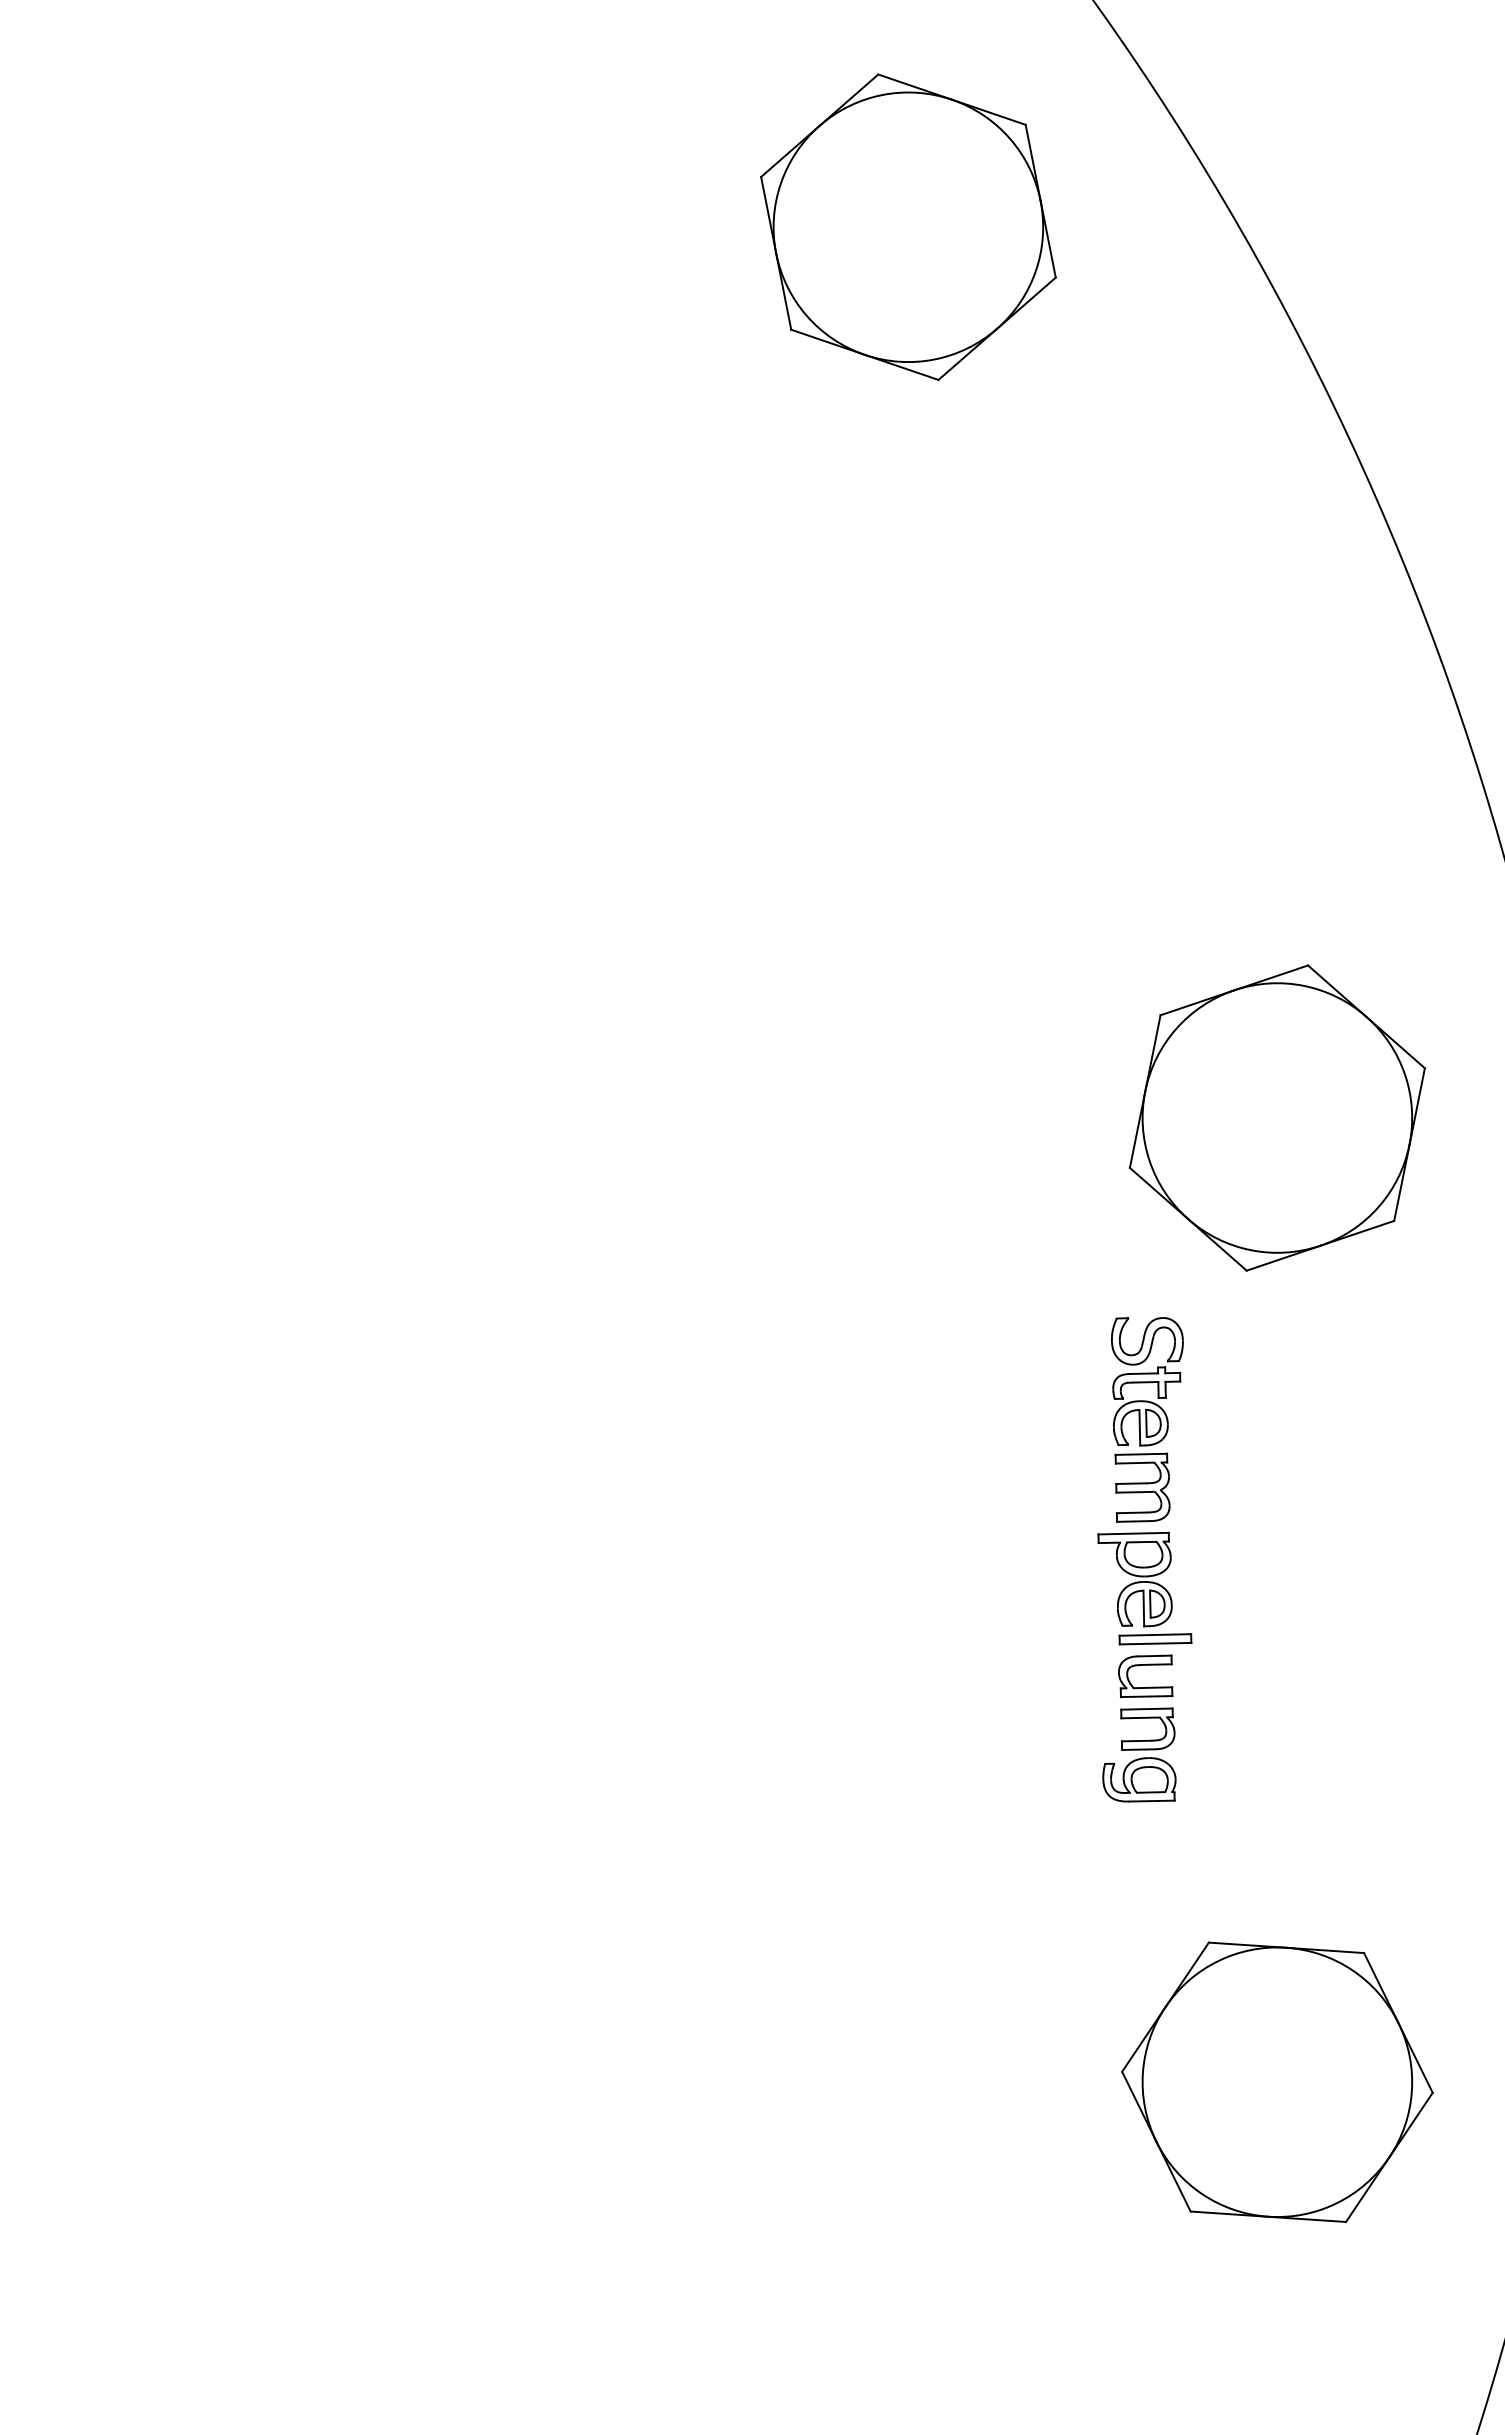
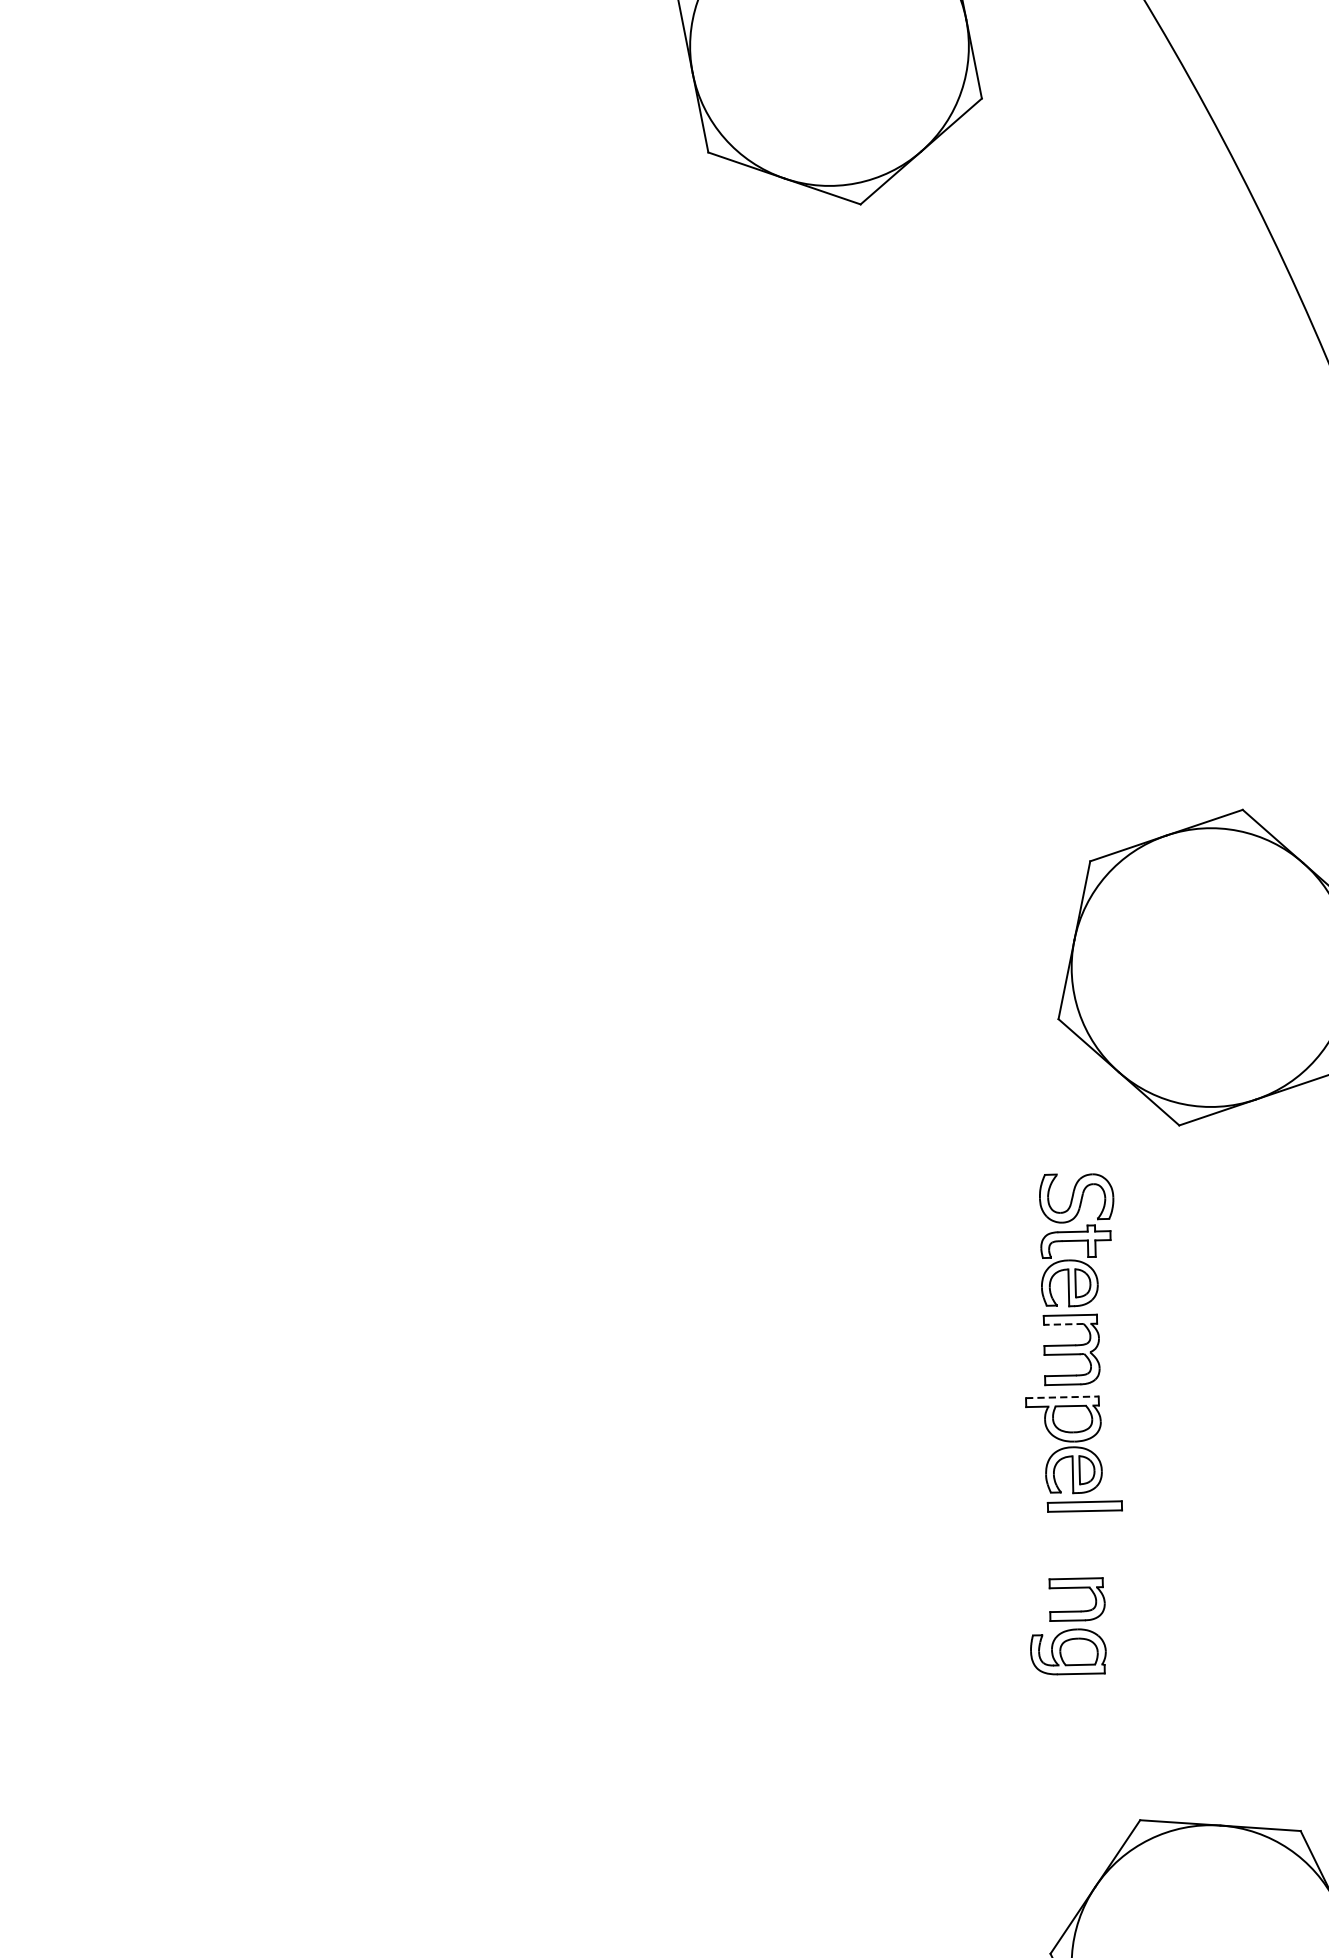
line: (1134, 1463) -> (1063, 1324), solid -> dashed
line: (1134, 1533) -> (1063, 1397), solid -> dashed
part: (1145, 1665) -> (1074, 1533), removed

